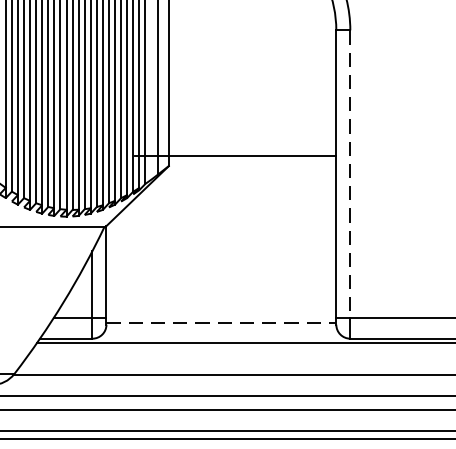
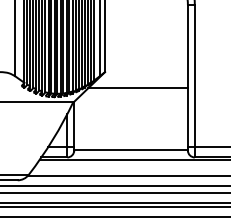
line: (234, 156) -> (137, 88), moved
line: (349, 174) -> (194, 76), dashed -> solid
line: (222, 322) -> (131, 149), dashed -> solid

